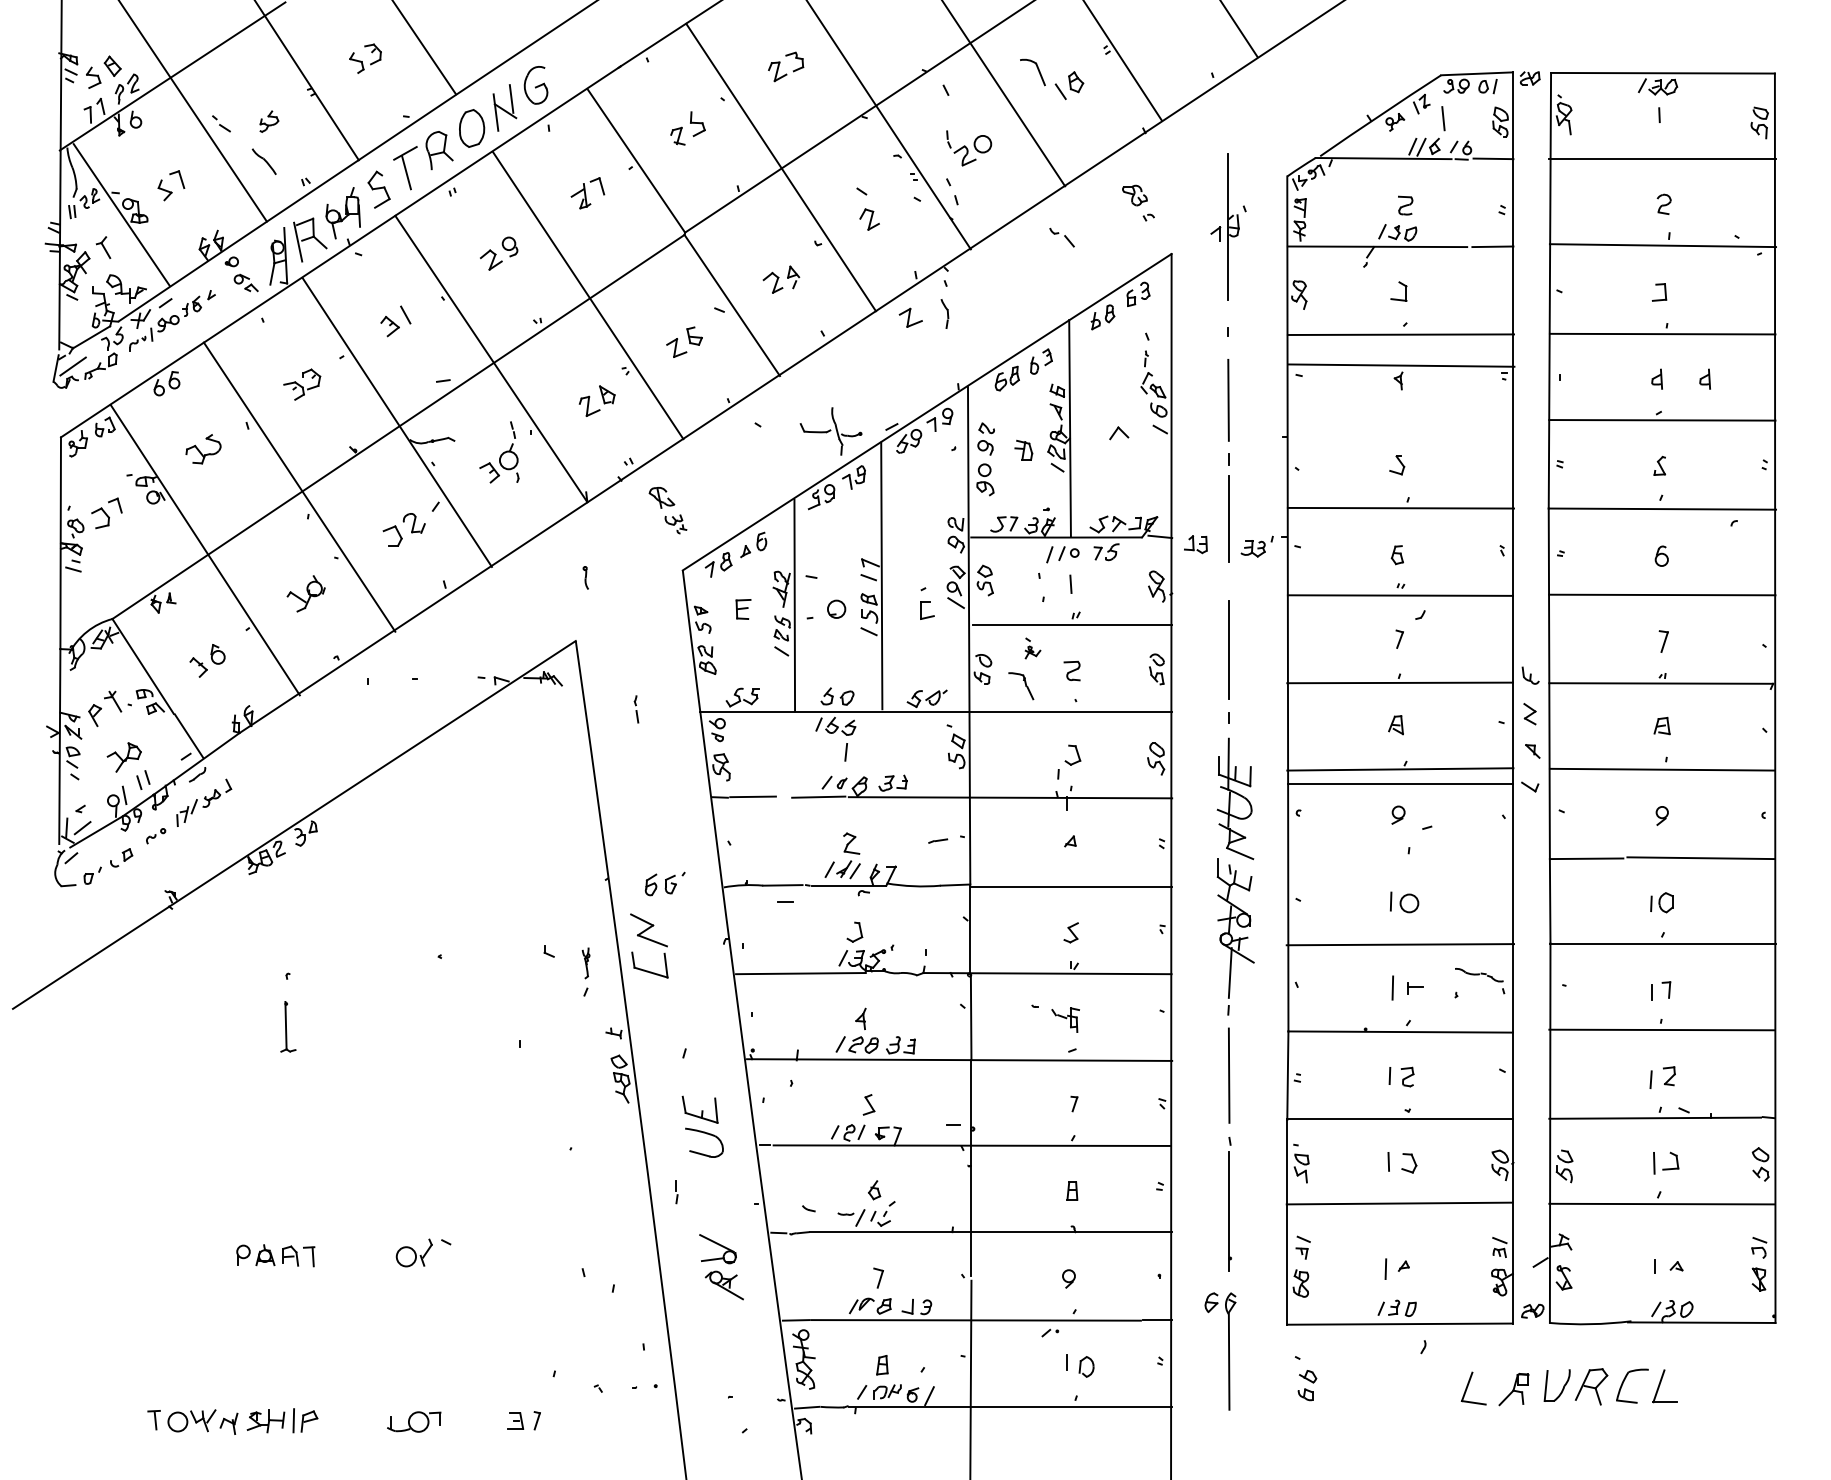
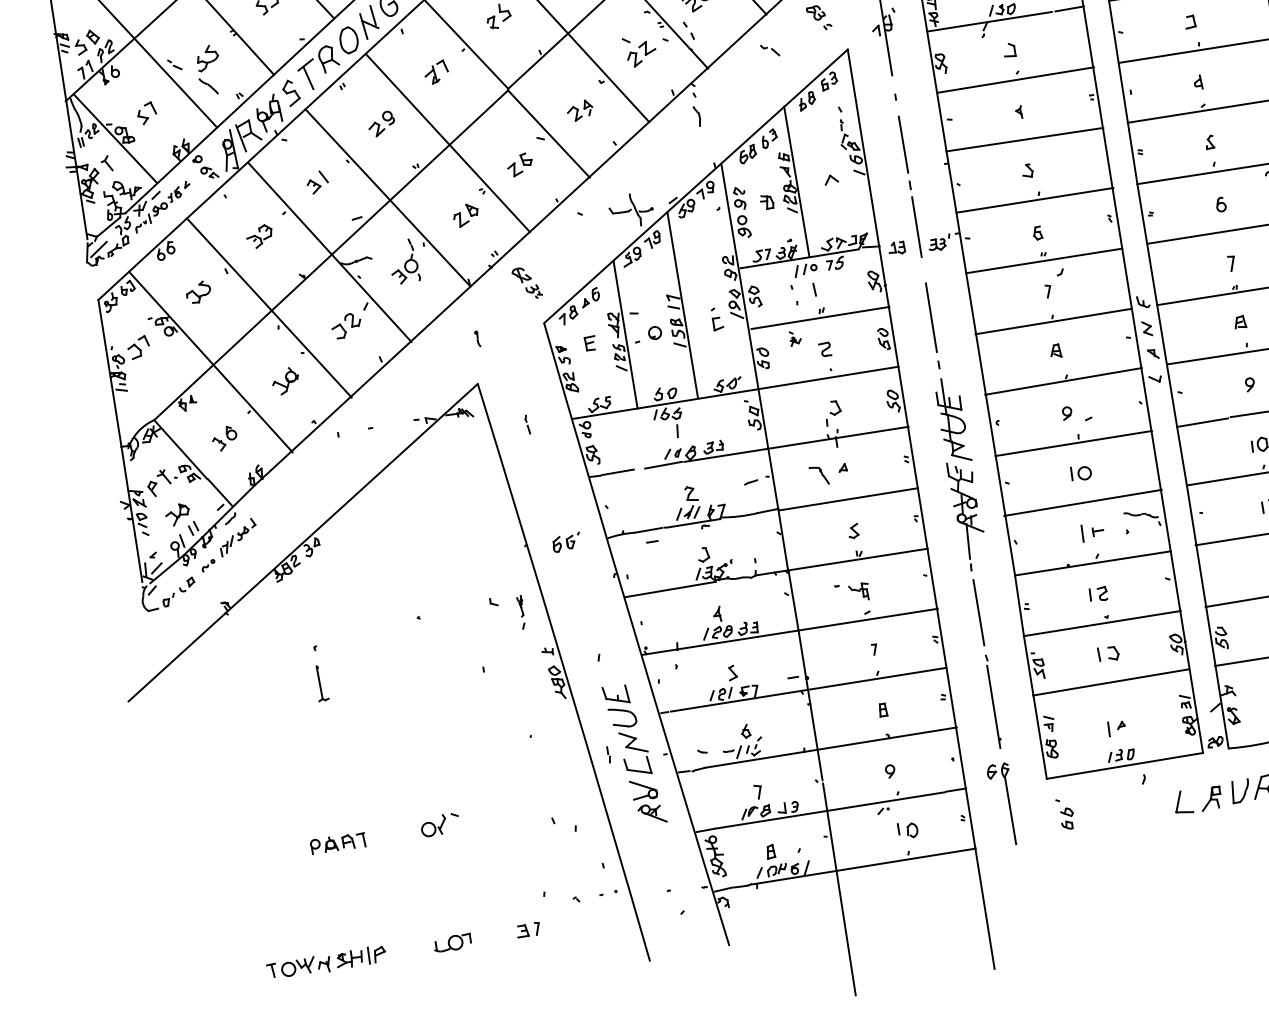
part: (269, 121) -> (207, 57), size x1.67
part: (910, 317) -> (646, 48), moved
line: (1401, 365) -> (1024, 139), moved
part: (1704, 378) -> (1230, 76), removed
part: (1021, 686) -> (819, 476), moved
line: (1400, 784) -> (1073, 443), moved
part: (649, 945) -> (635, 752), moved

